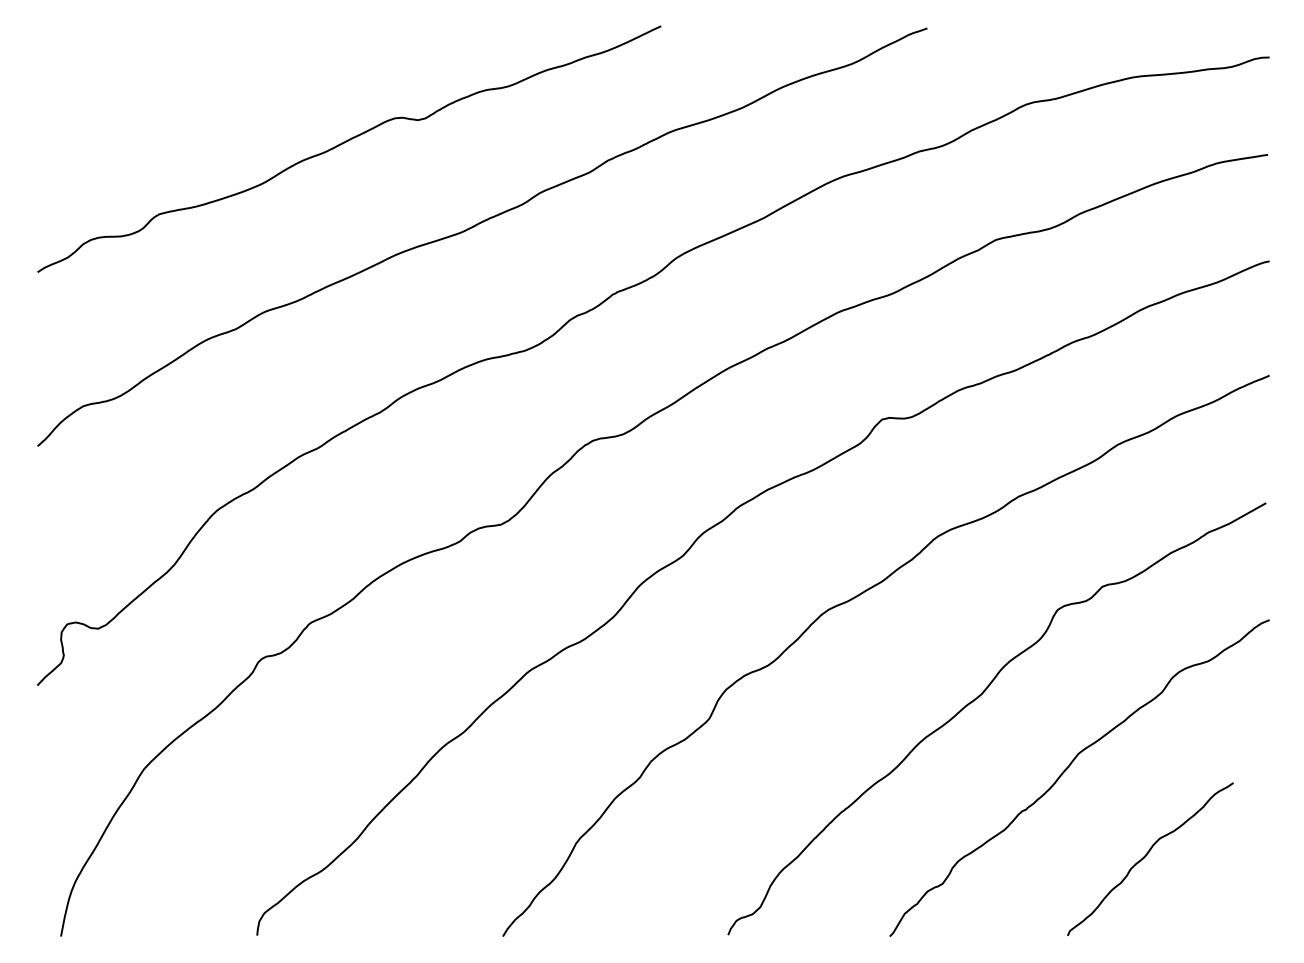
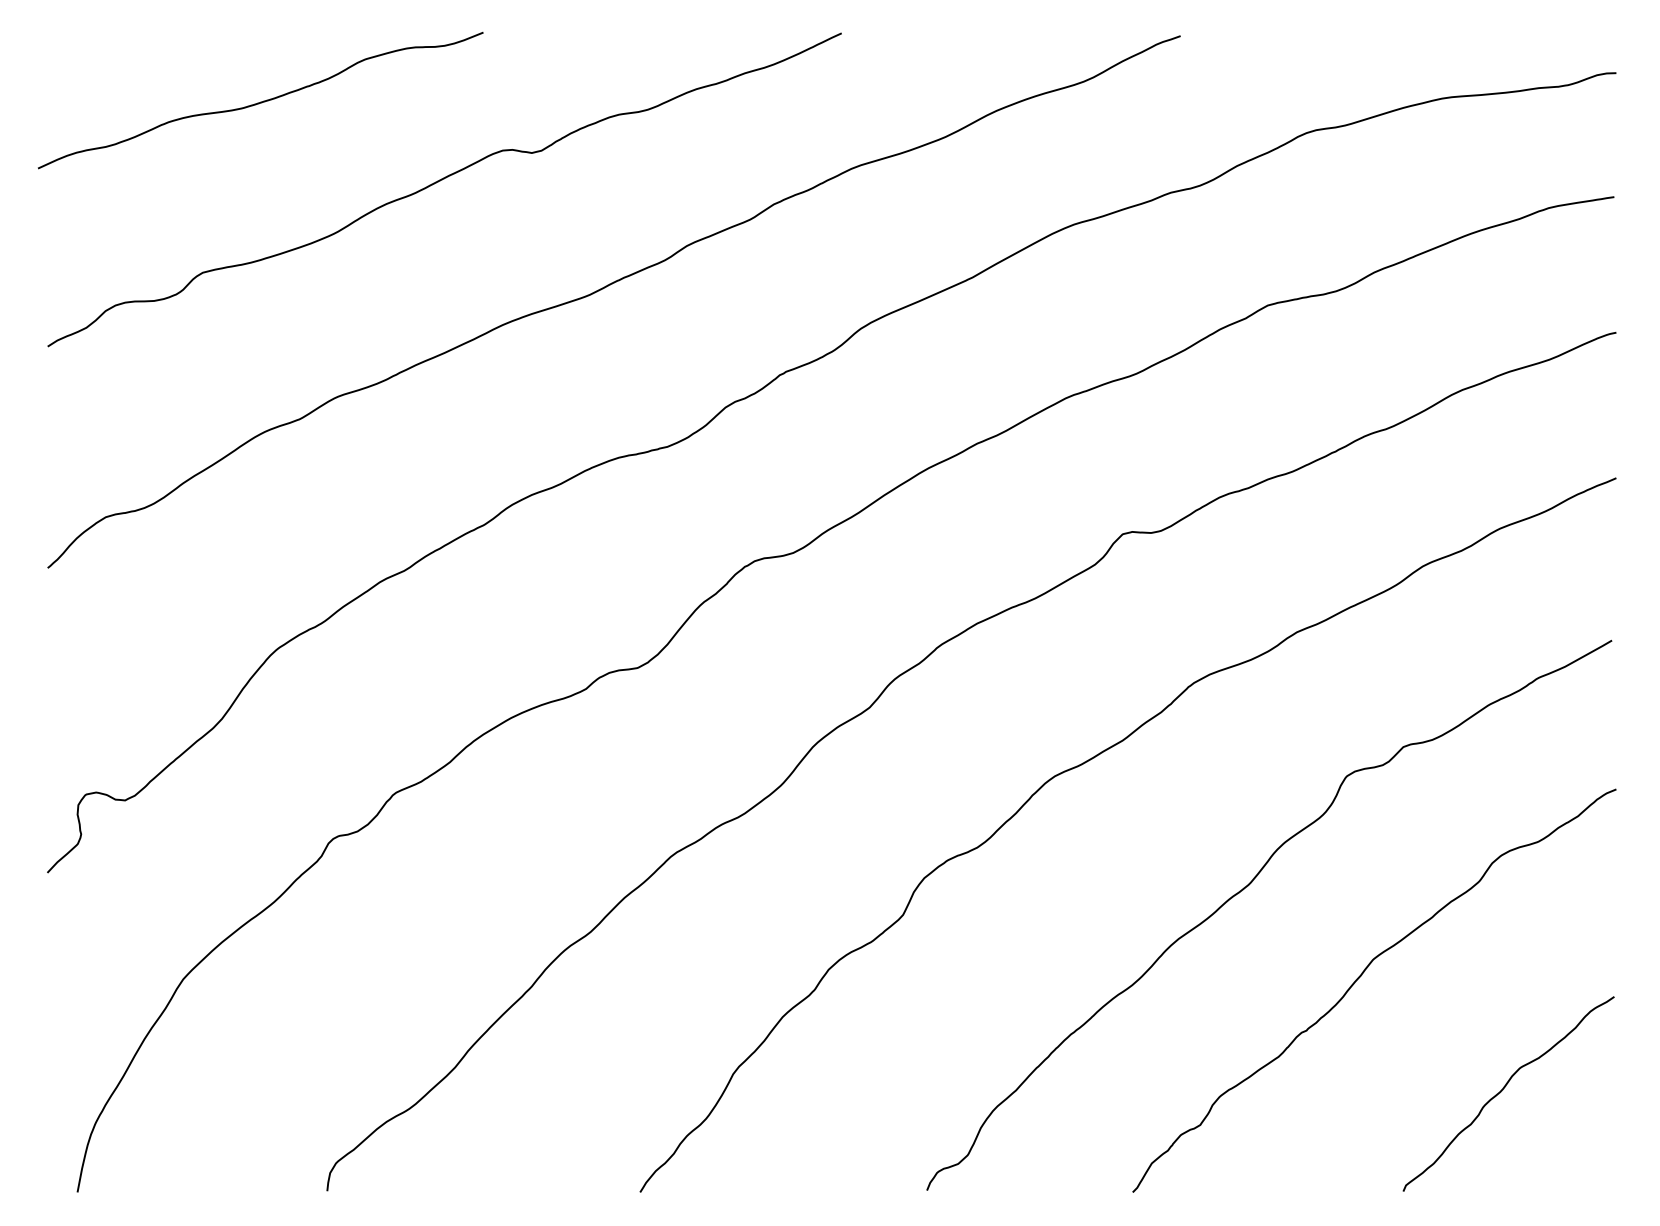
curve: (204, 79) -> (260, 101), added
curve: (1145, 857) -> (1502, 1091), moved

